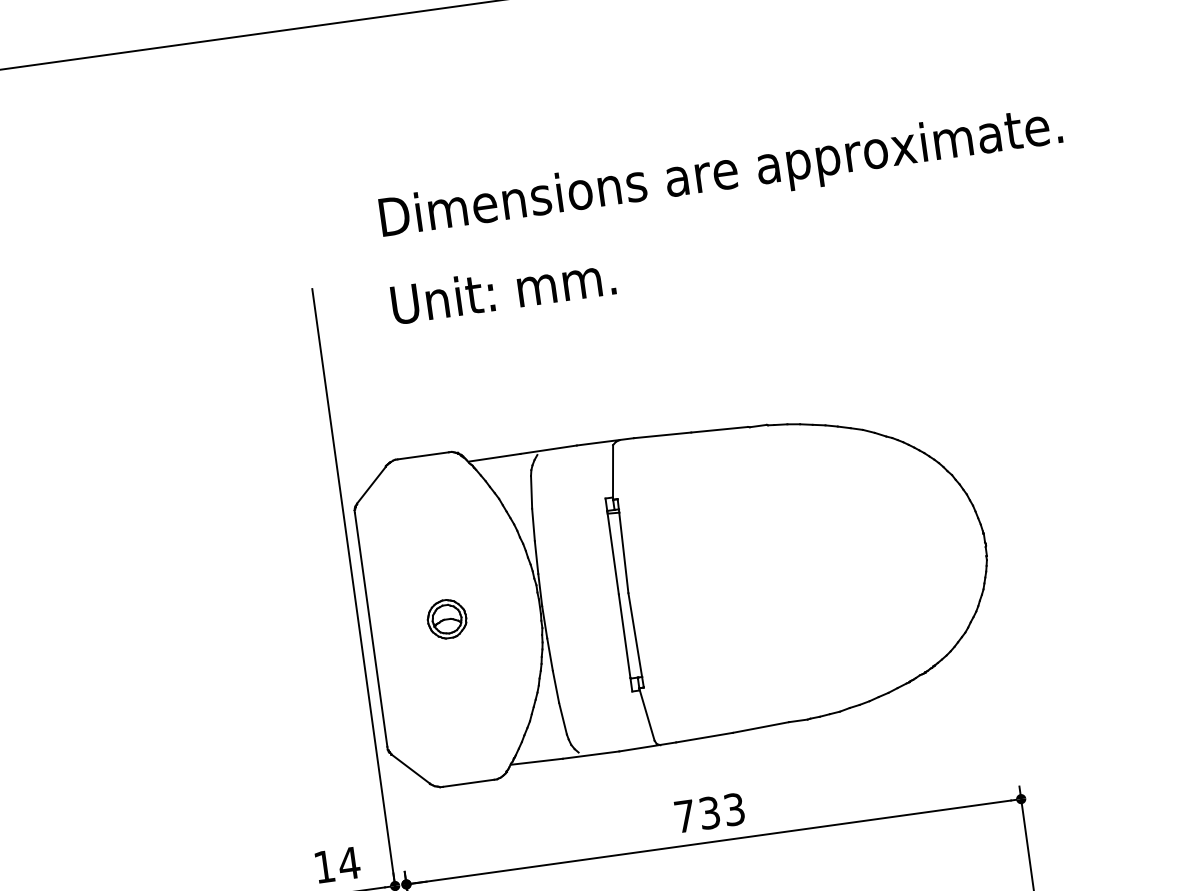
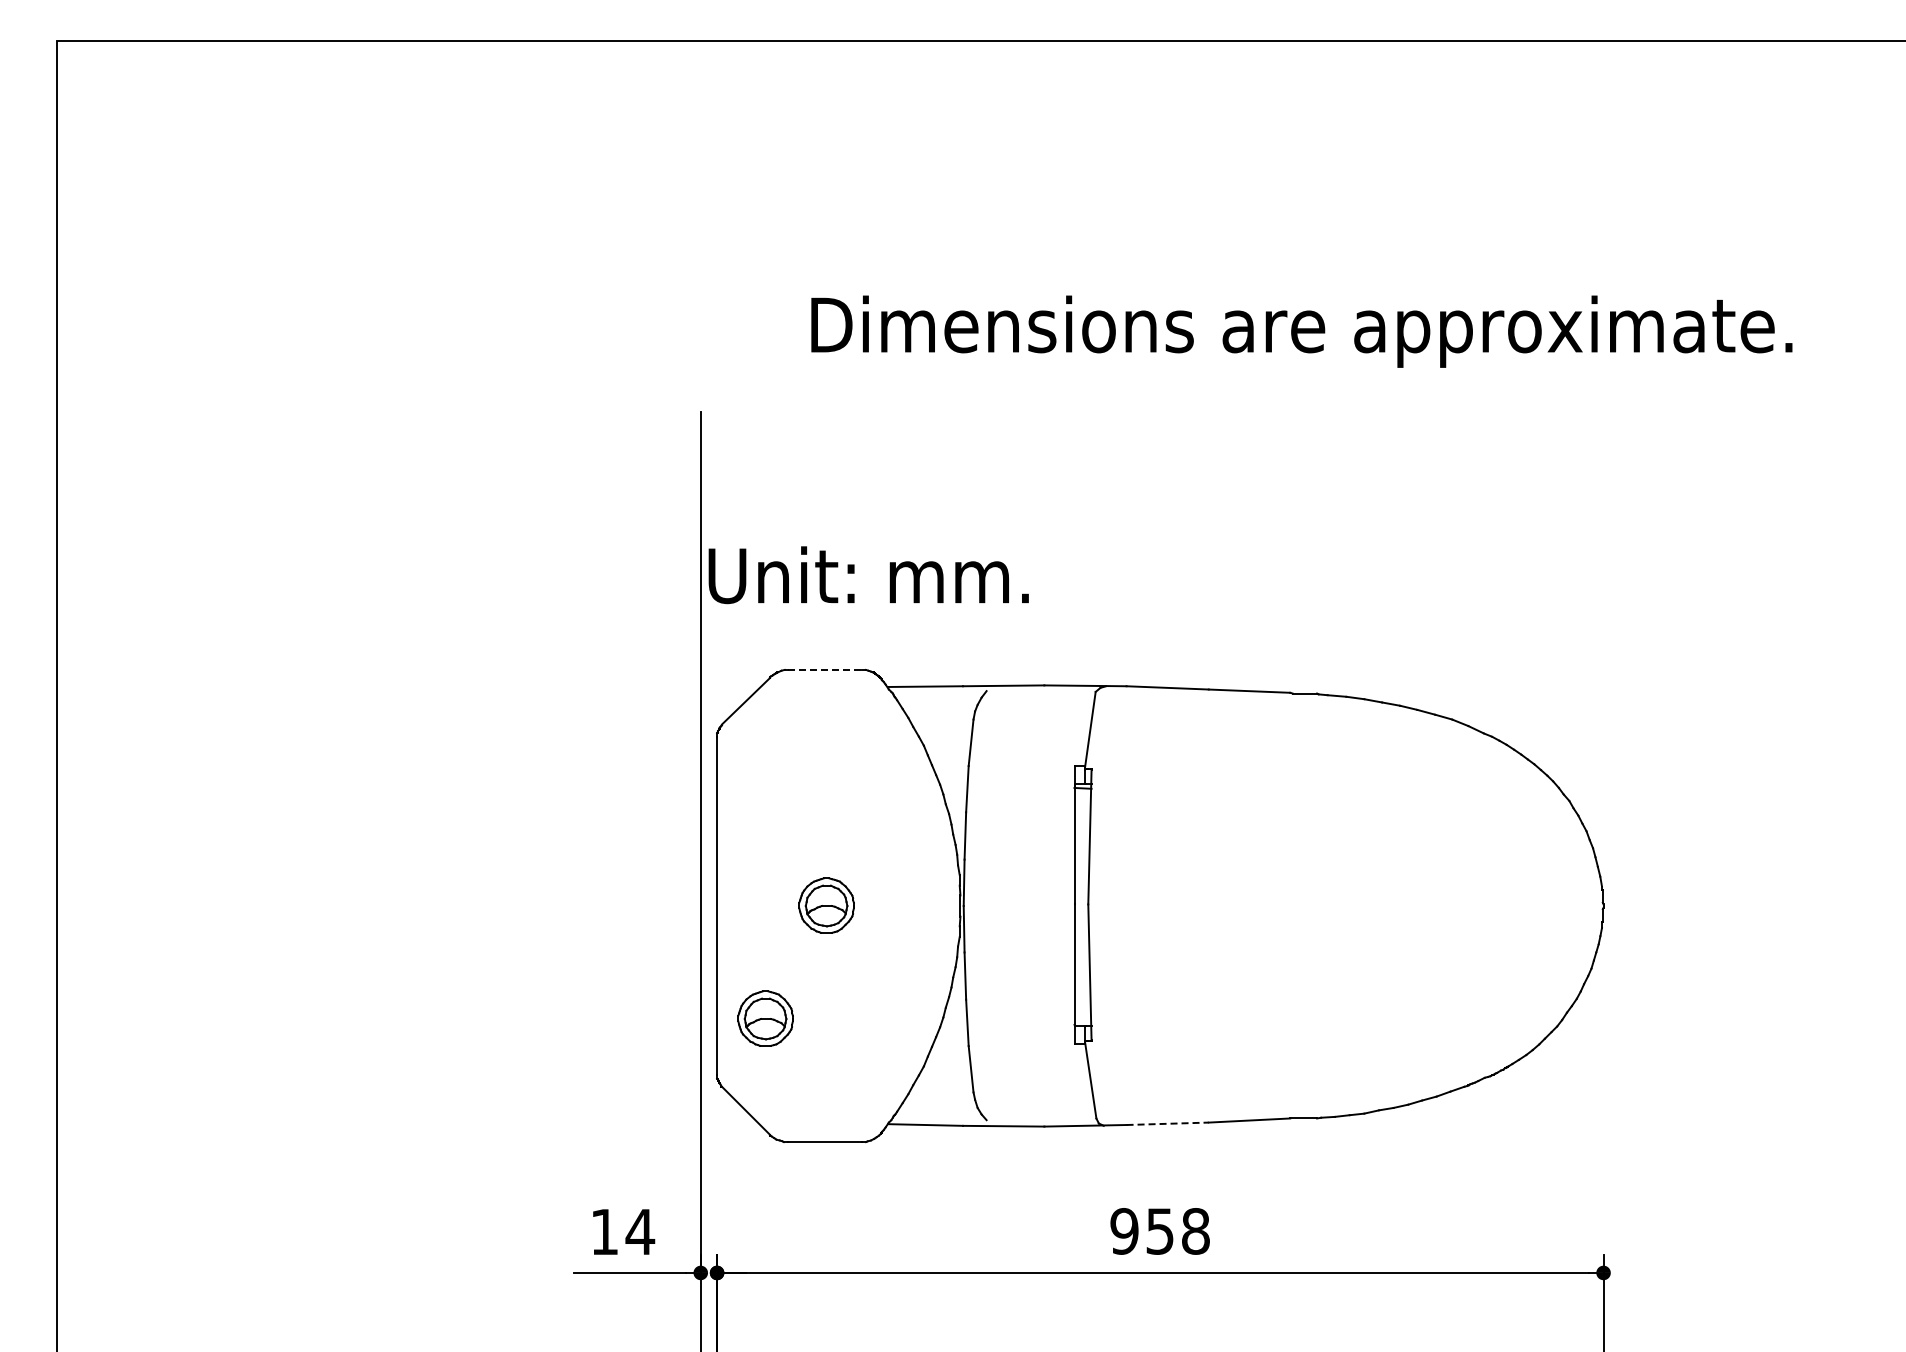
text: (503, 290) -> (868, 575), moved
line: (423, 455) -> (825, 669), solid -> dashed
part: (415, 703) -> (765, 1018), added
line: (705, 737) -> (1168, 1123), solid -> dashed
text: (709, 813) -> (1159, 1231), 733 -> 958

